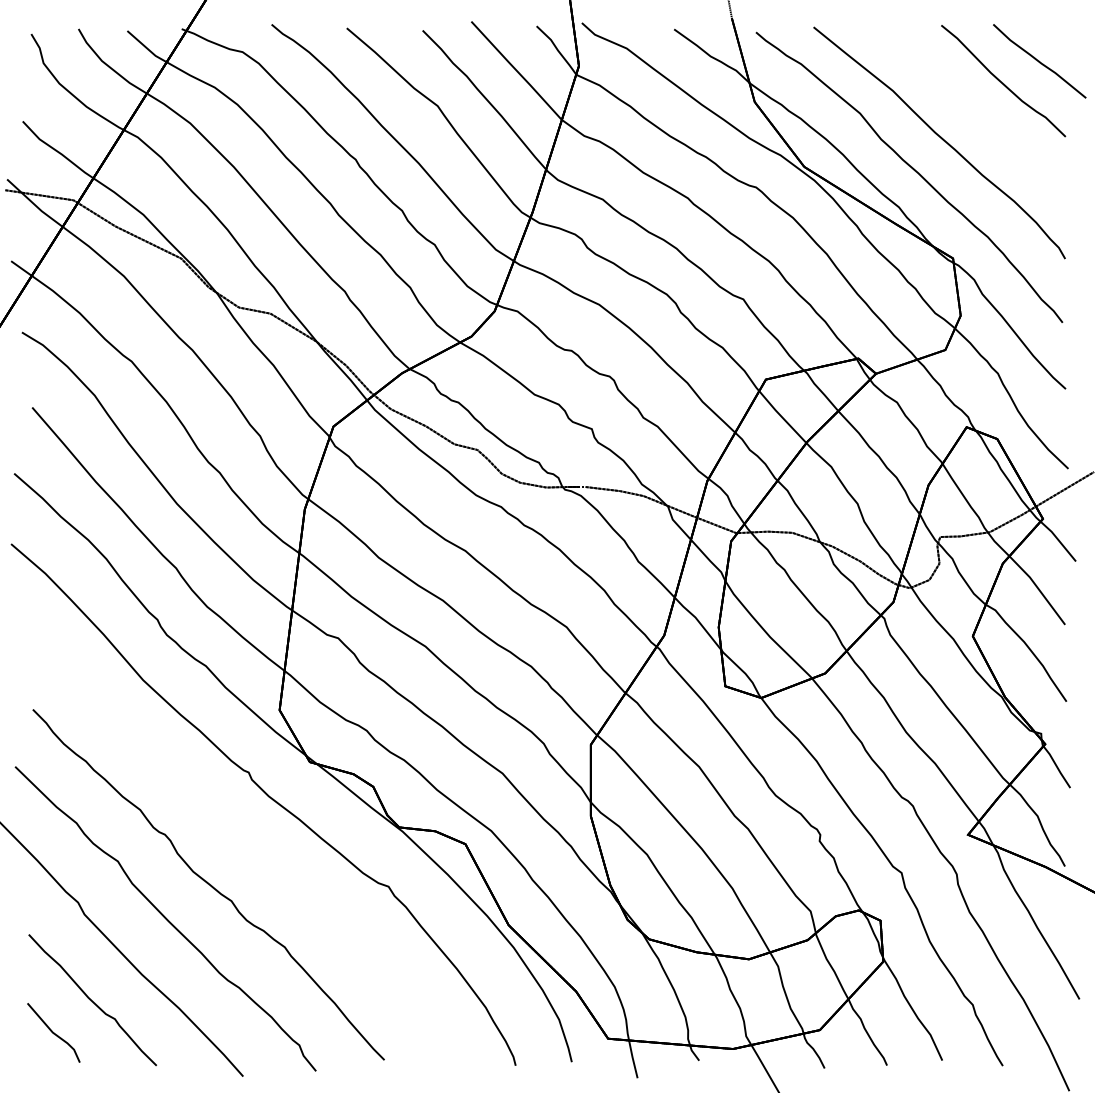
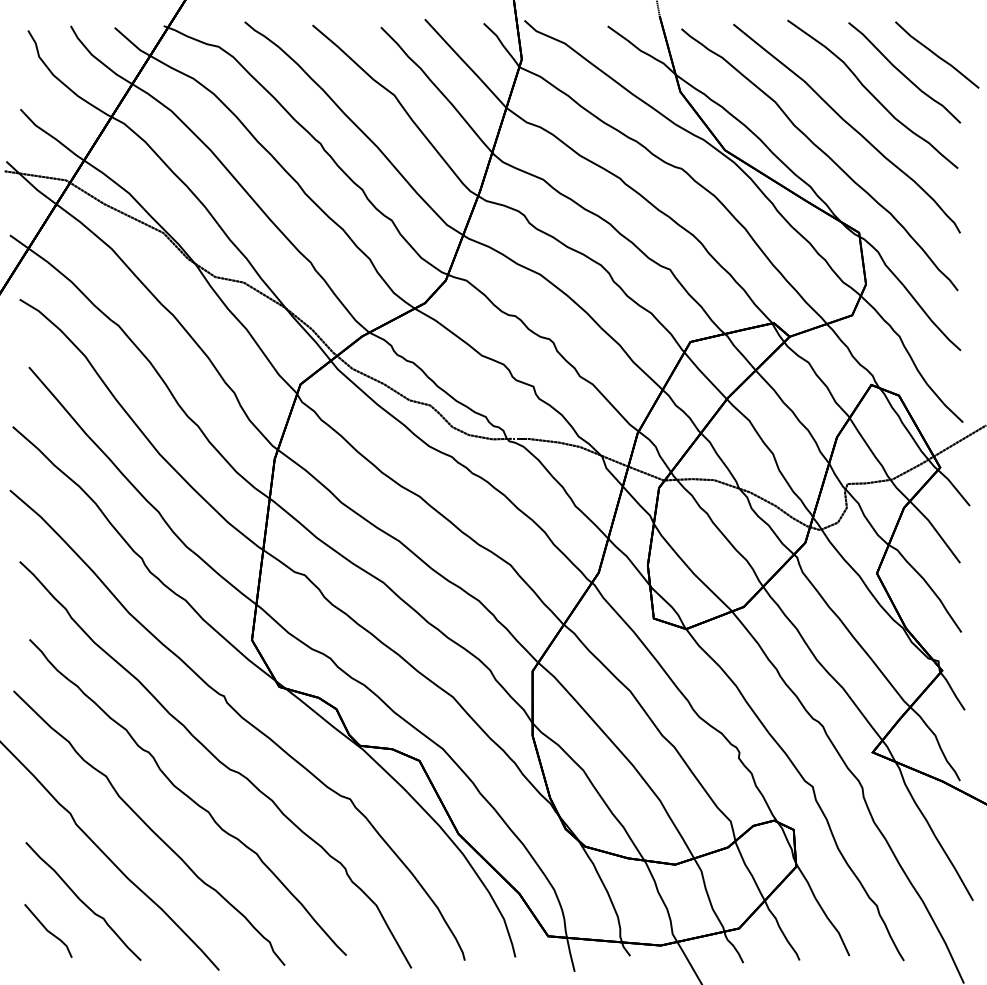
part: (967, 103) -> (872, 93), added
curve: (242, 844) -> (218, 761), added

